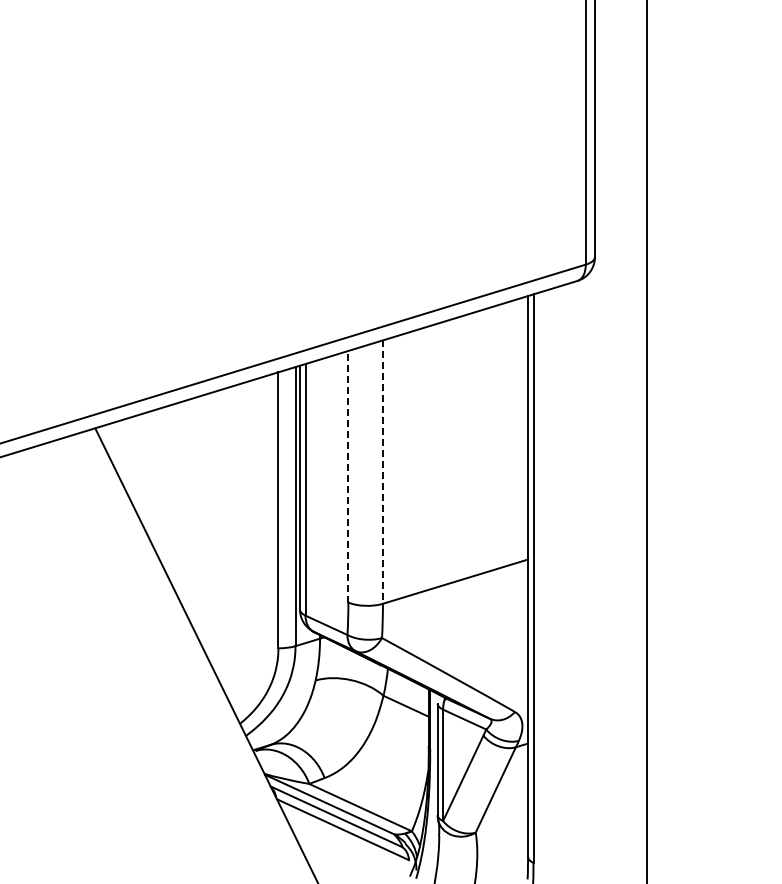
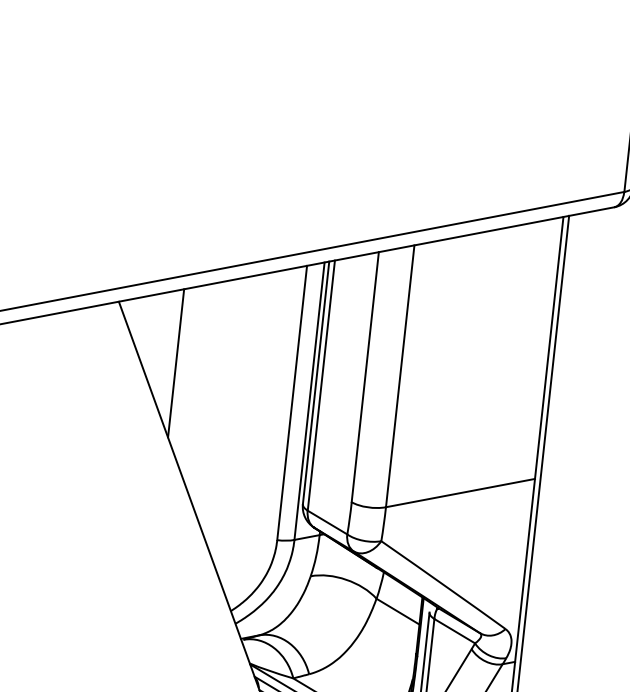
line: (382, 472) -> (399, 376), dashed -> solid
line: (348, 476) -> (365, 376), dashed -> solid
line: (158, 482) -> (175, 362), added

